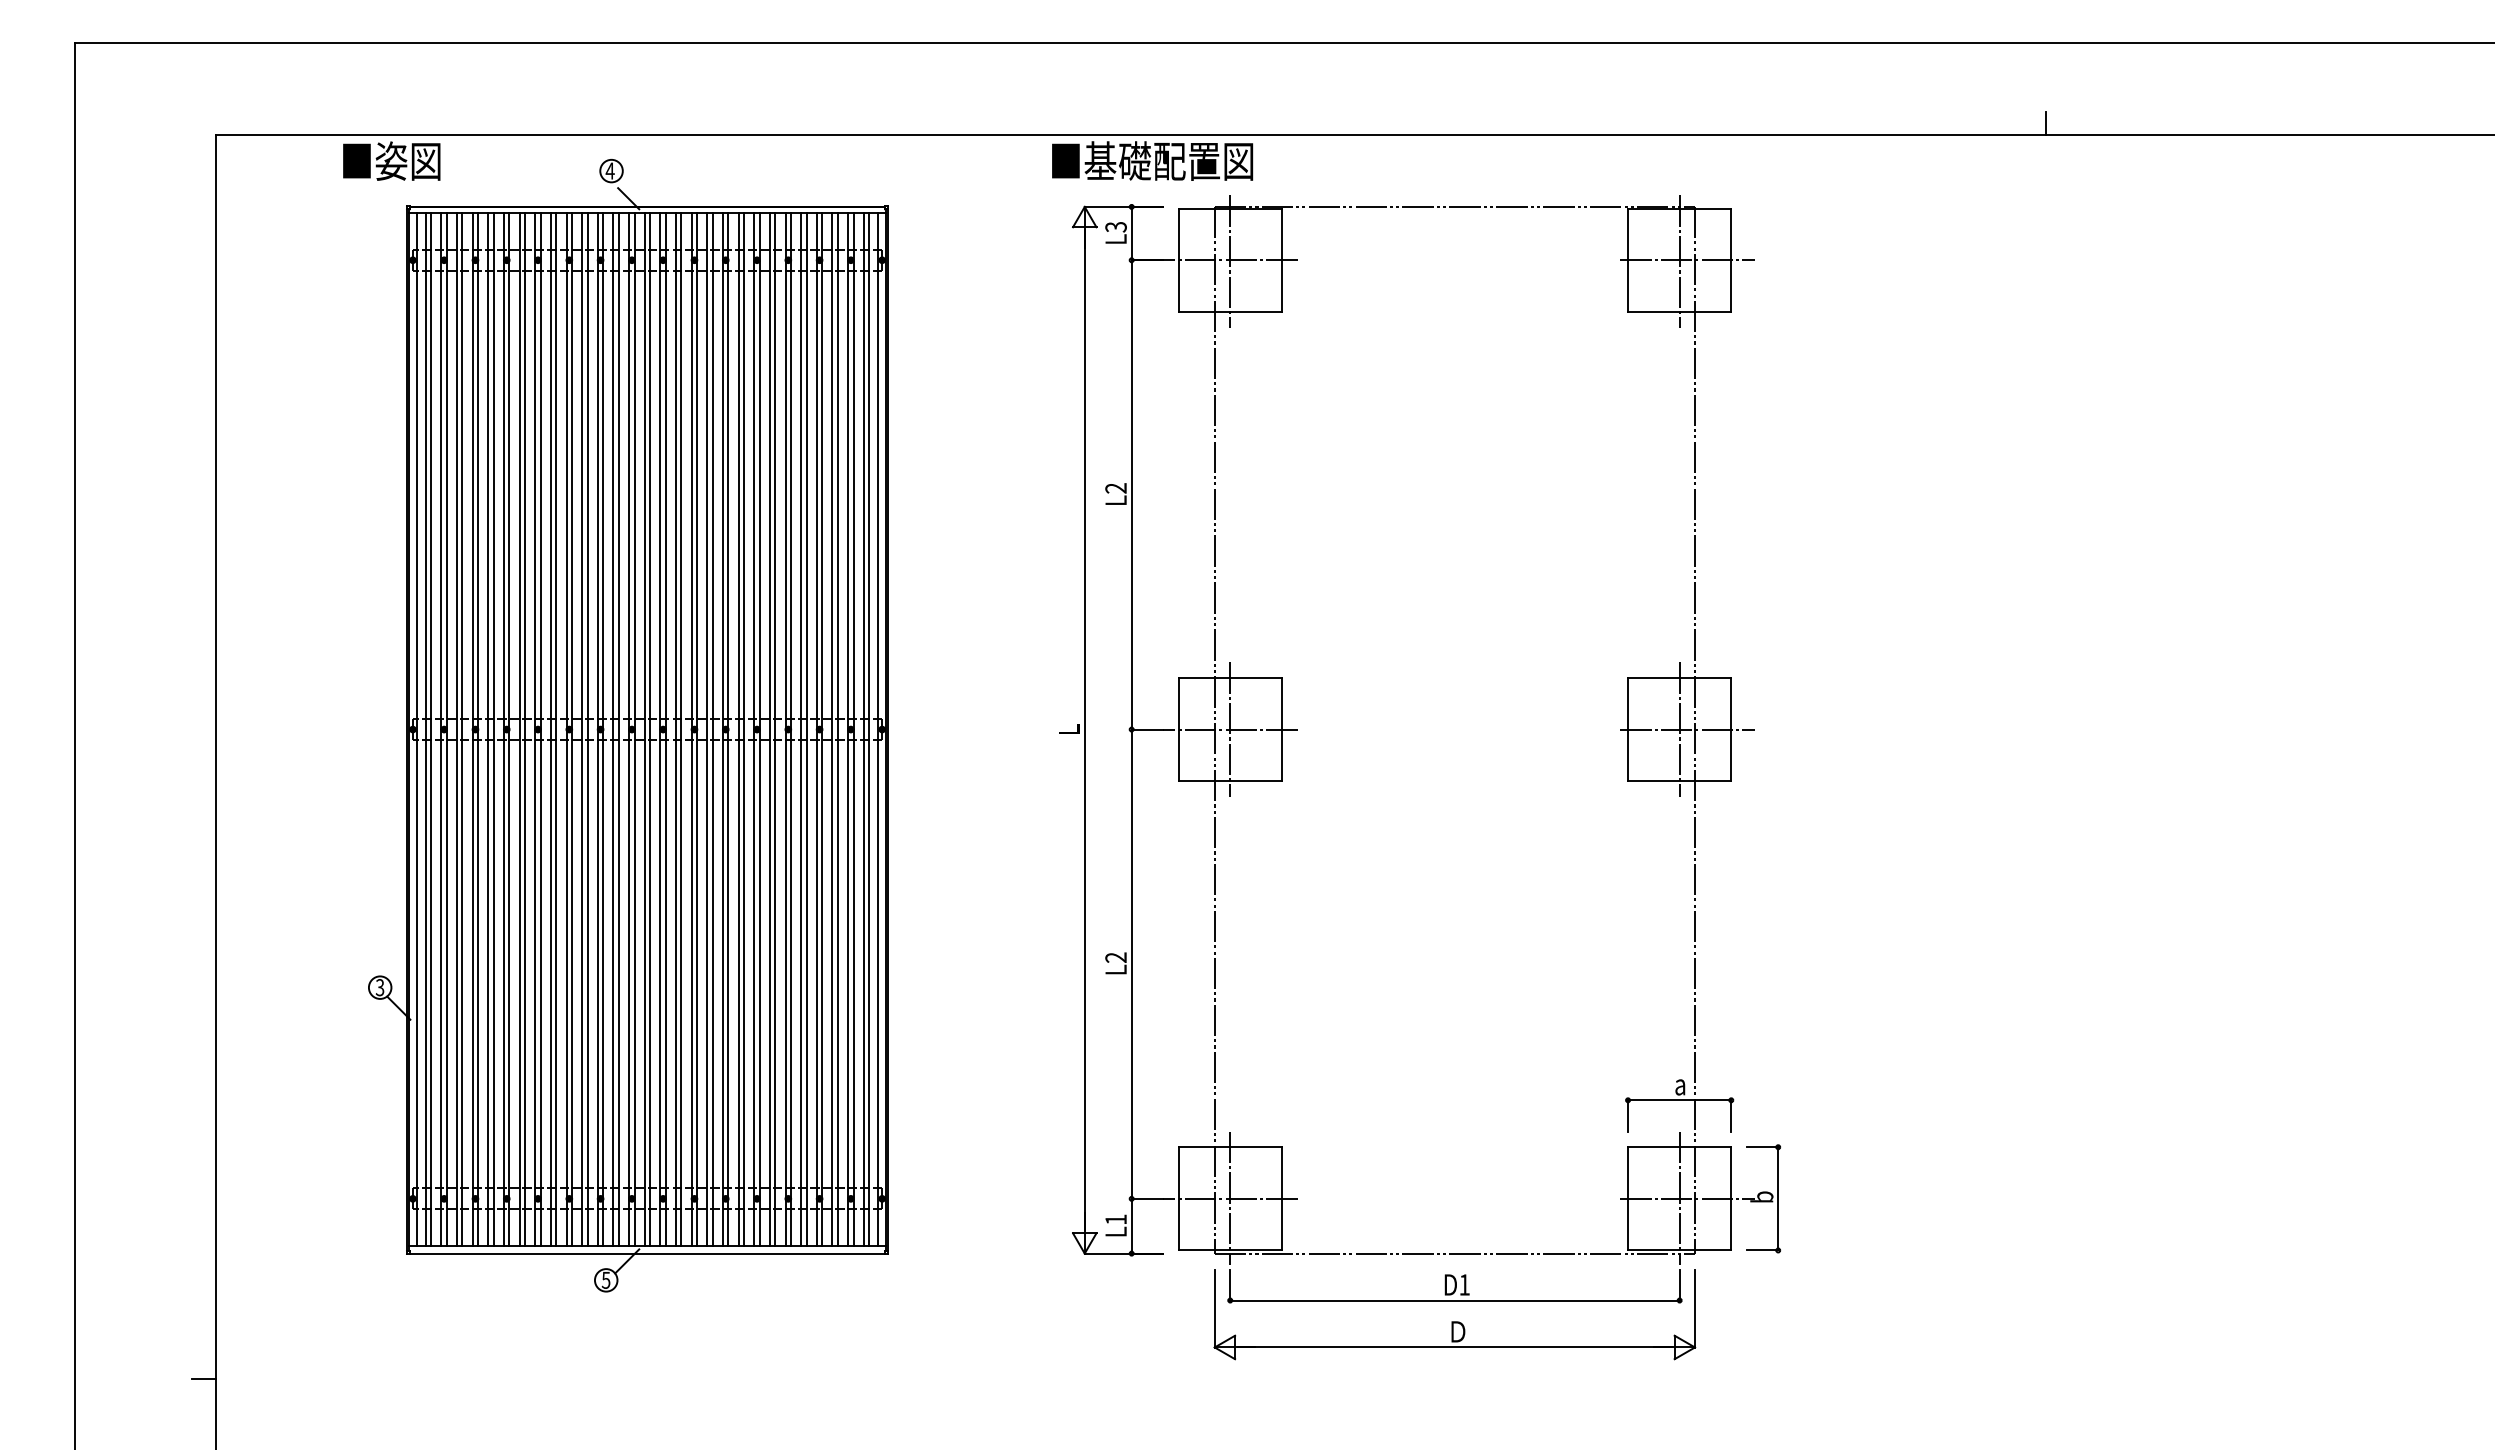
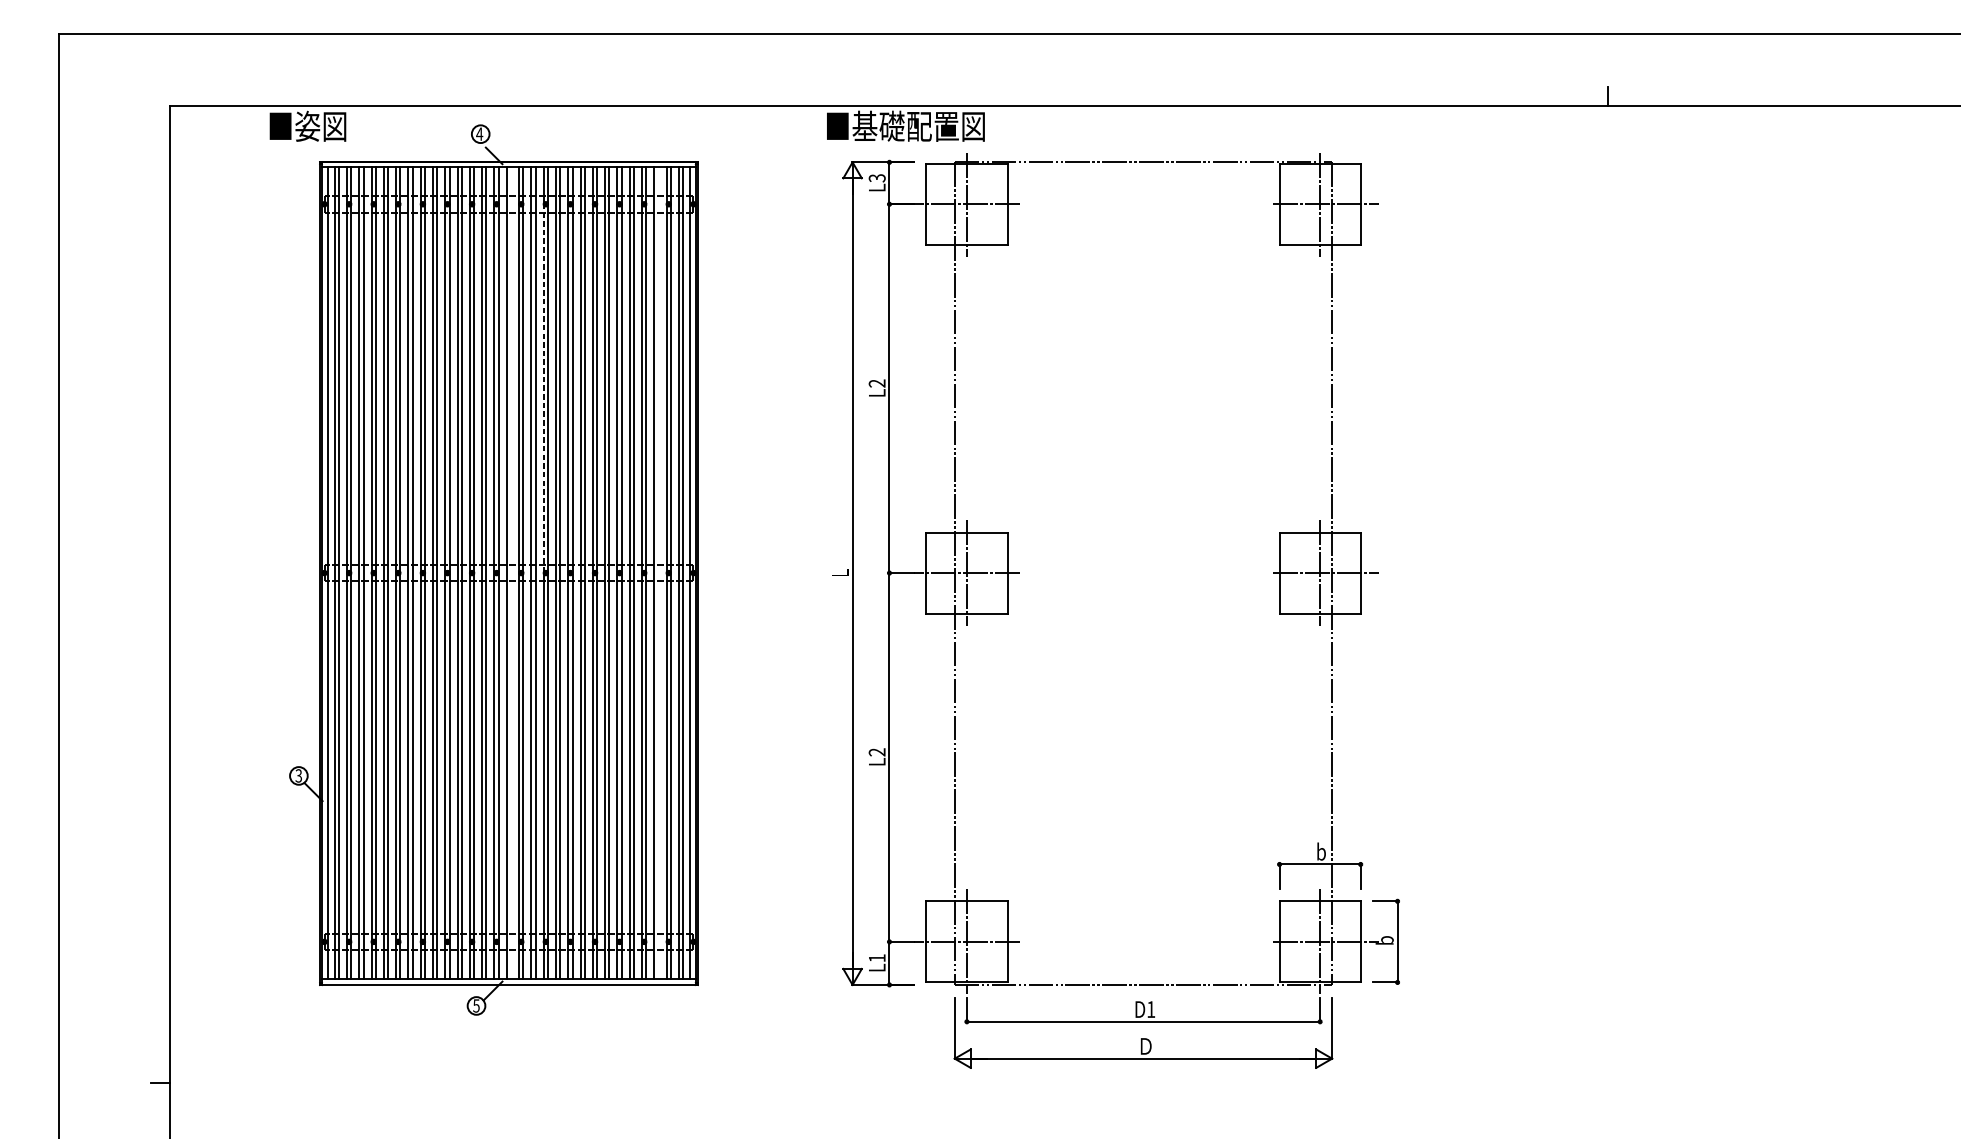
line: (691, 494) -> (543, 388), solid -> dashed
line: (650, 729) -> (511, 573), removed
line: (837, 729) -> (658, 573), removed
text: (1681, 1083) -> (1321, 851), a -> b

